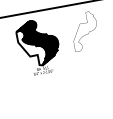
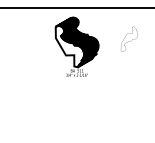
part: (84, 30) -> (129, 38), size x0.6

